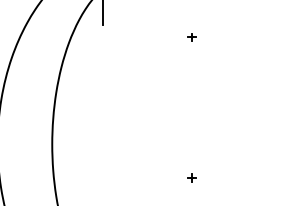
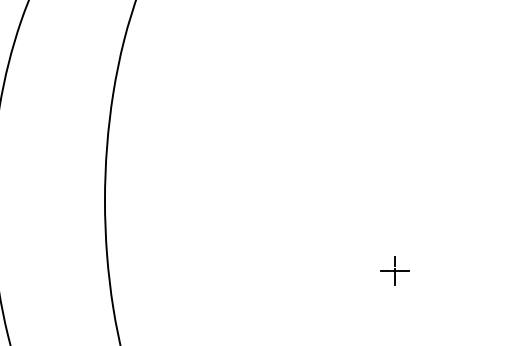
part: (191, 178) -> (393, 271), size x1.67

